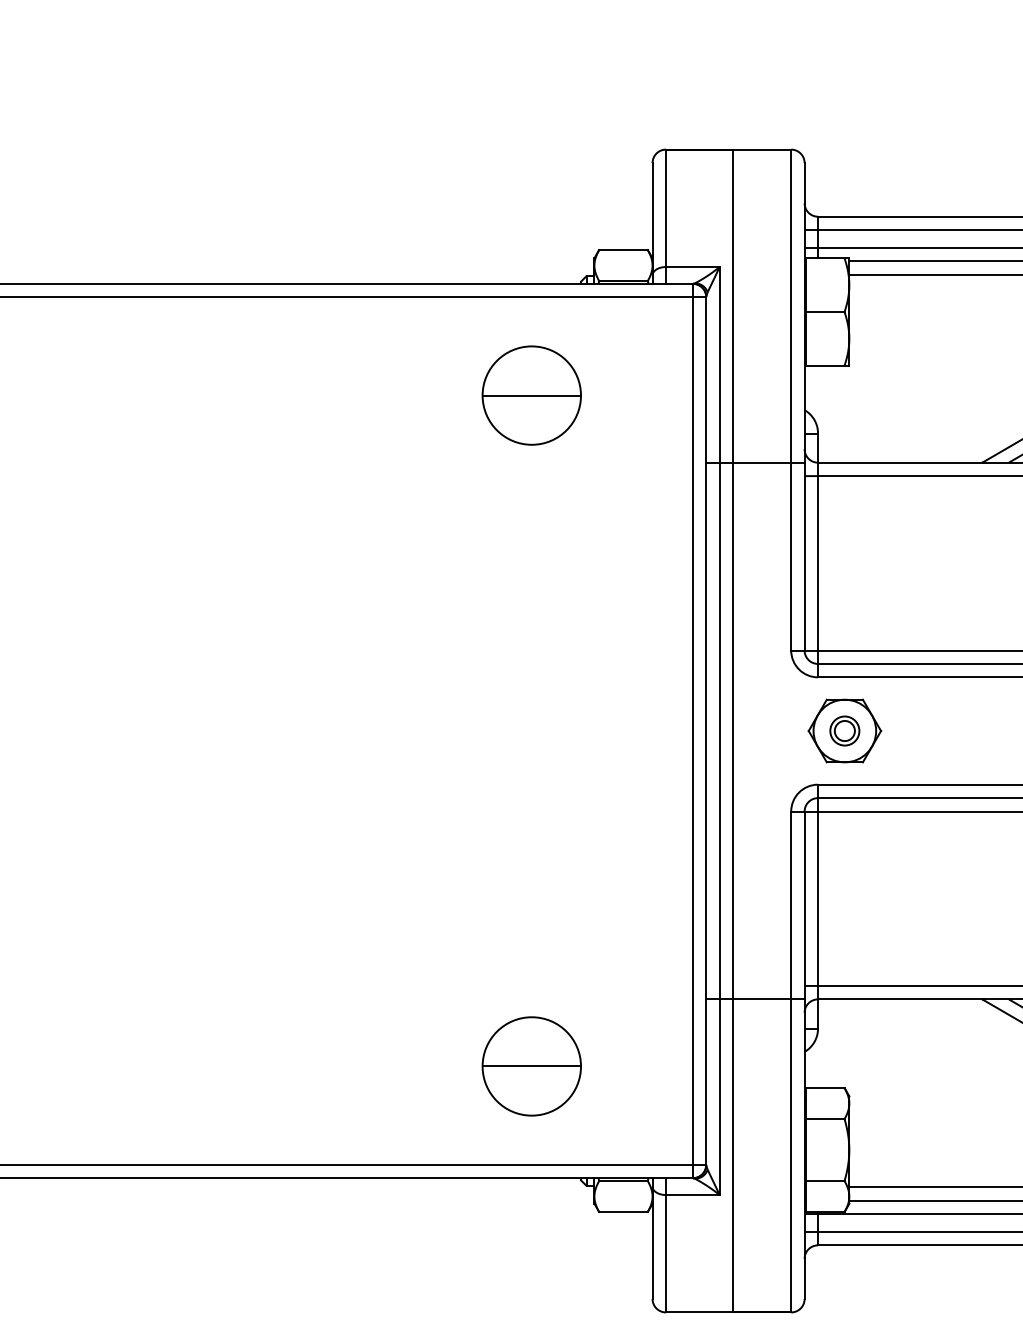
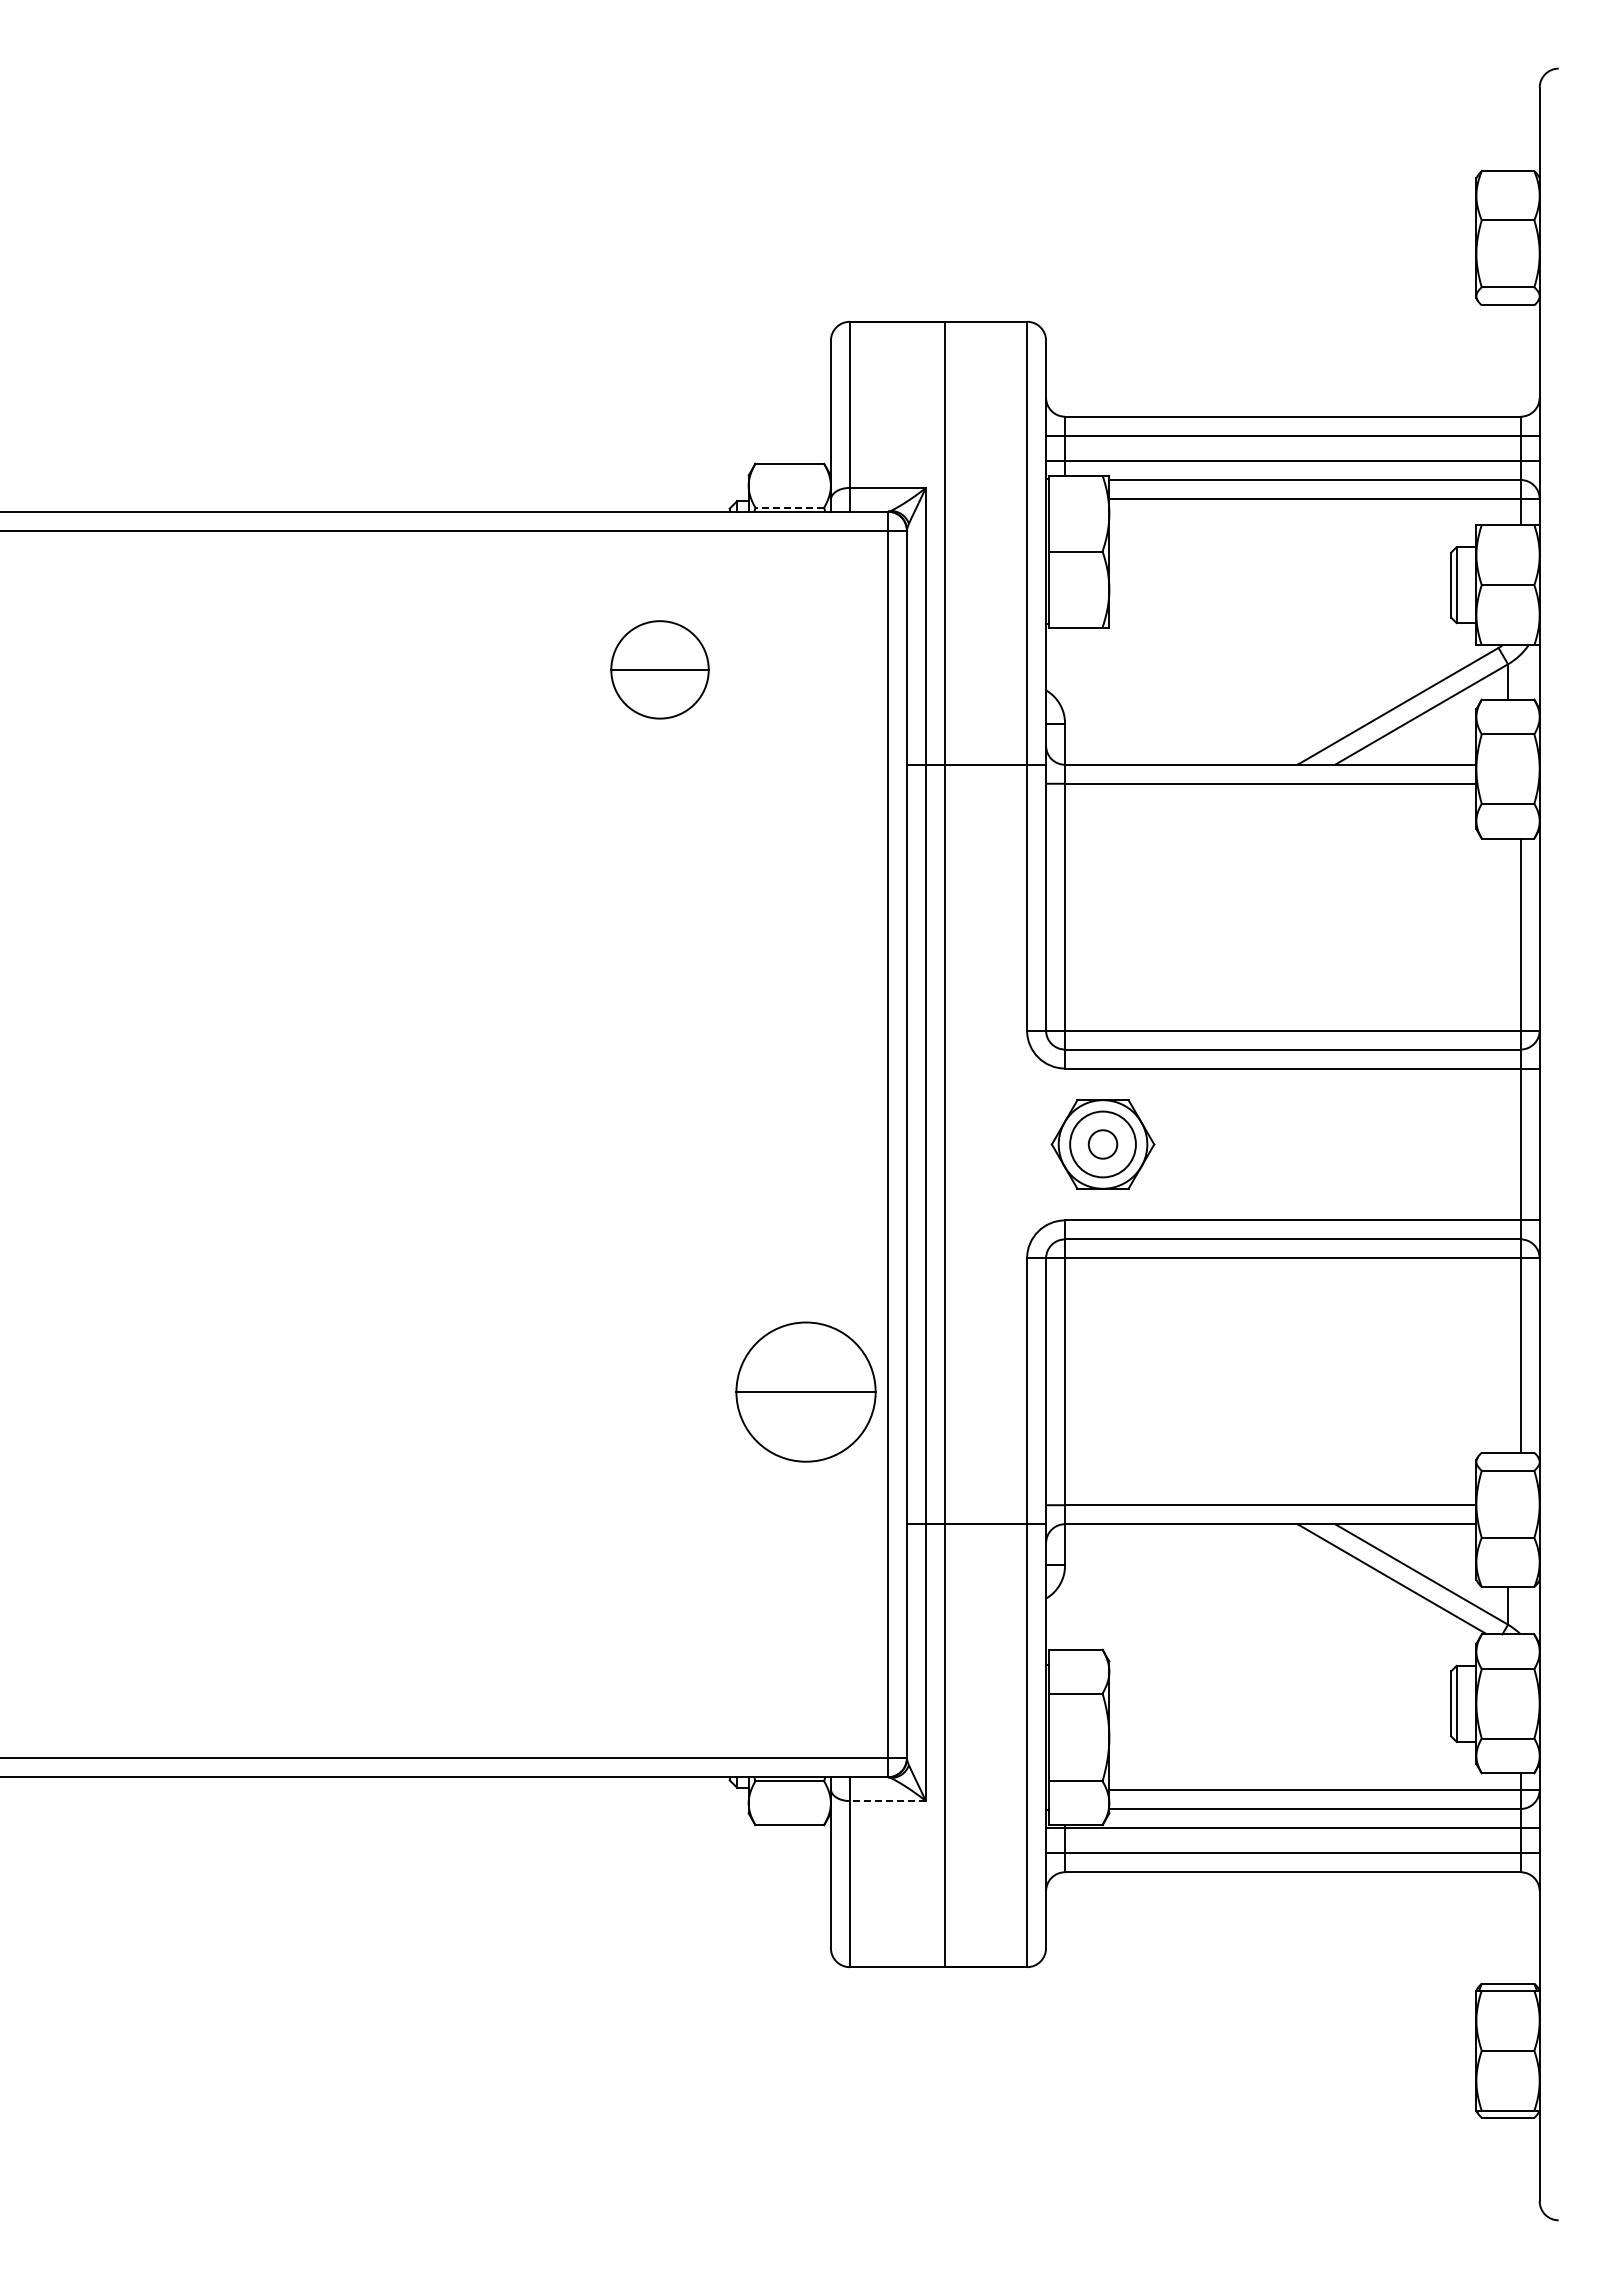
line: (623, 280) -> (789, 507), solid -> dashed
part: (531, 395) -> (659, 669), size x0.7
circle: (844, 731) -> (1102, 1144), size x1.6
part: (531, 1066) -> (805, 1391), moved
line: (692, 1195) -> (887, 1801), solid -> dashed

